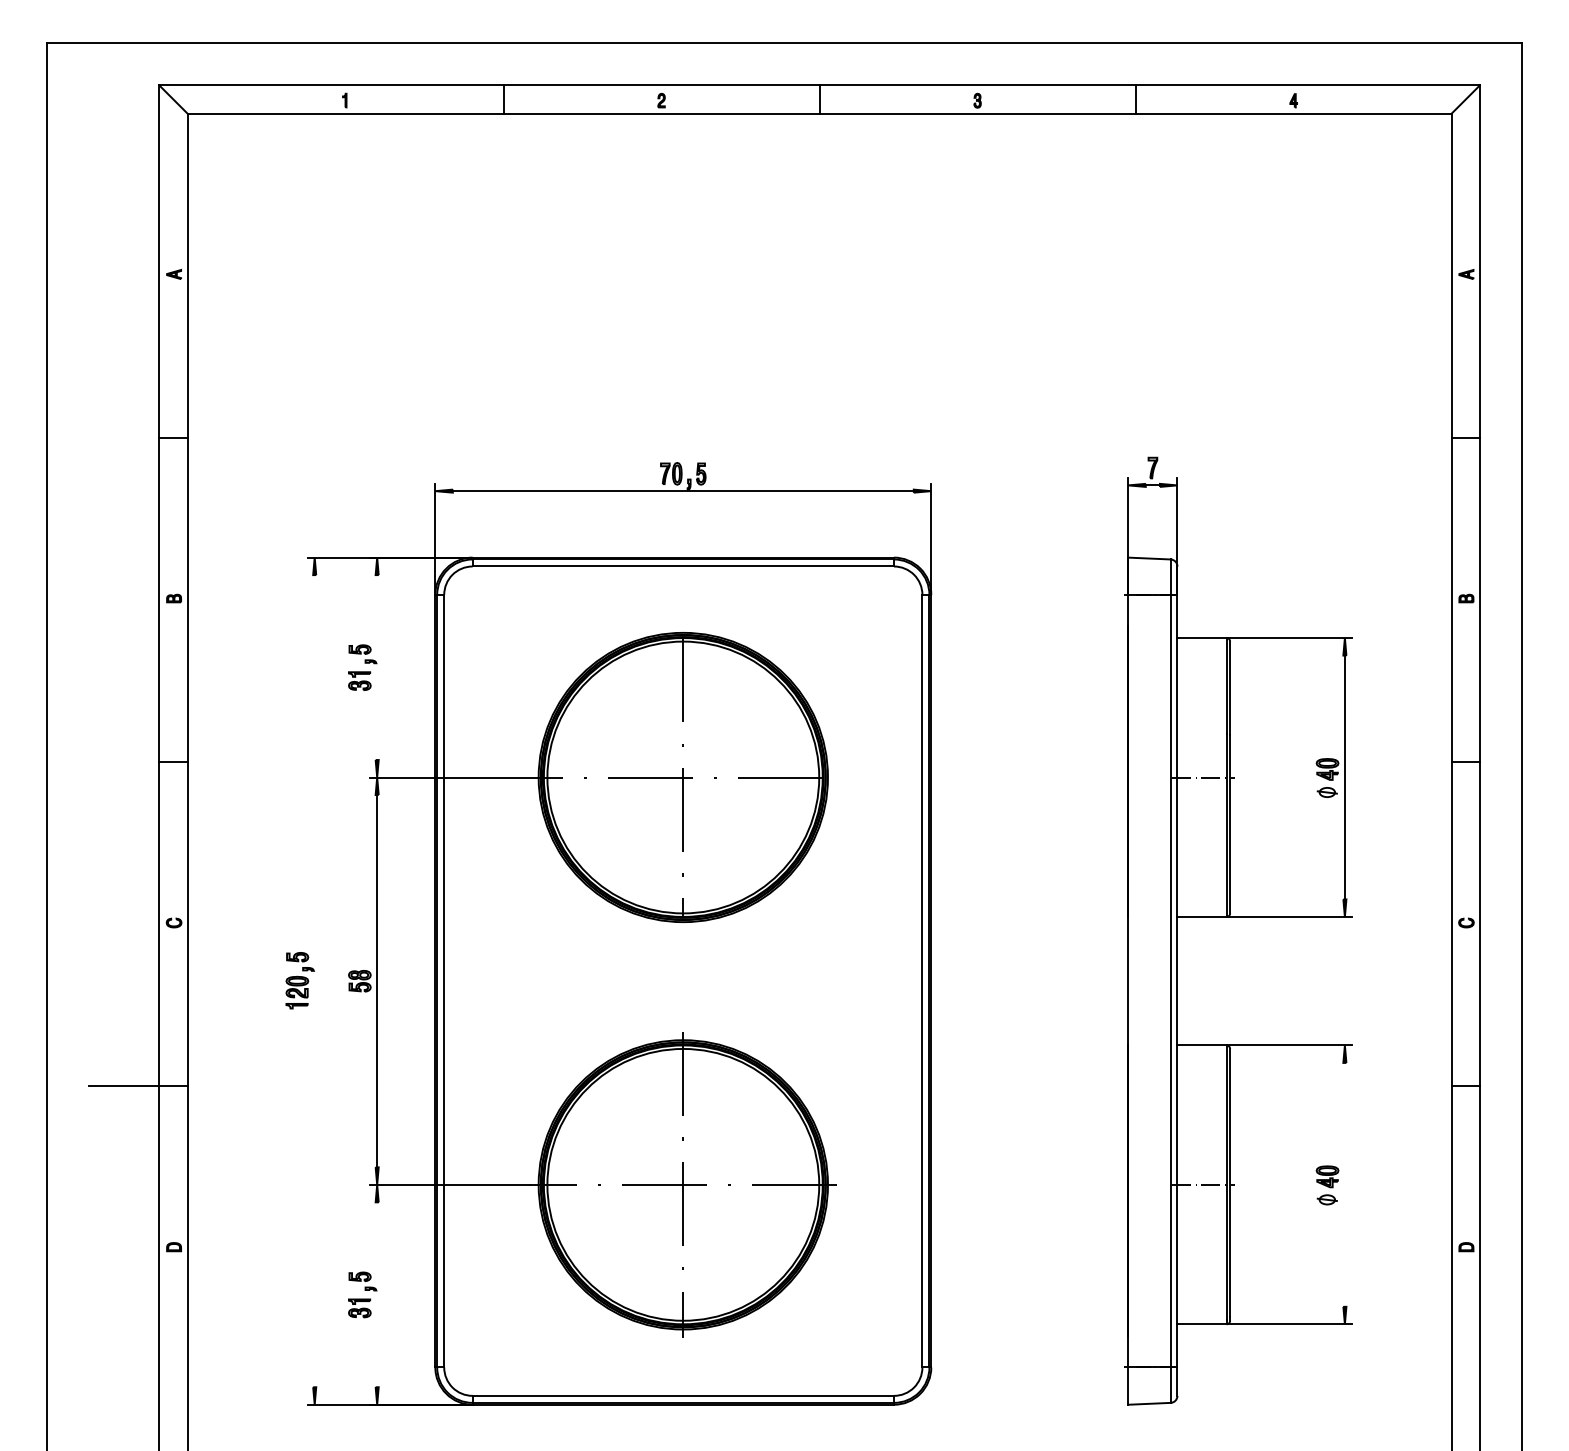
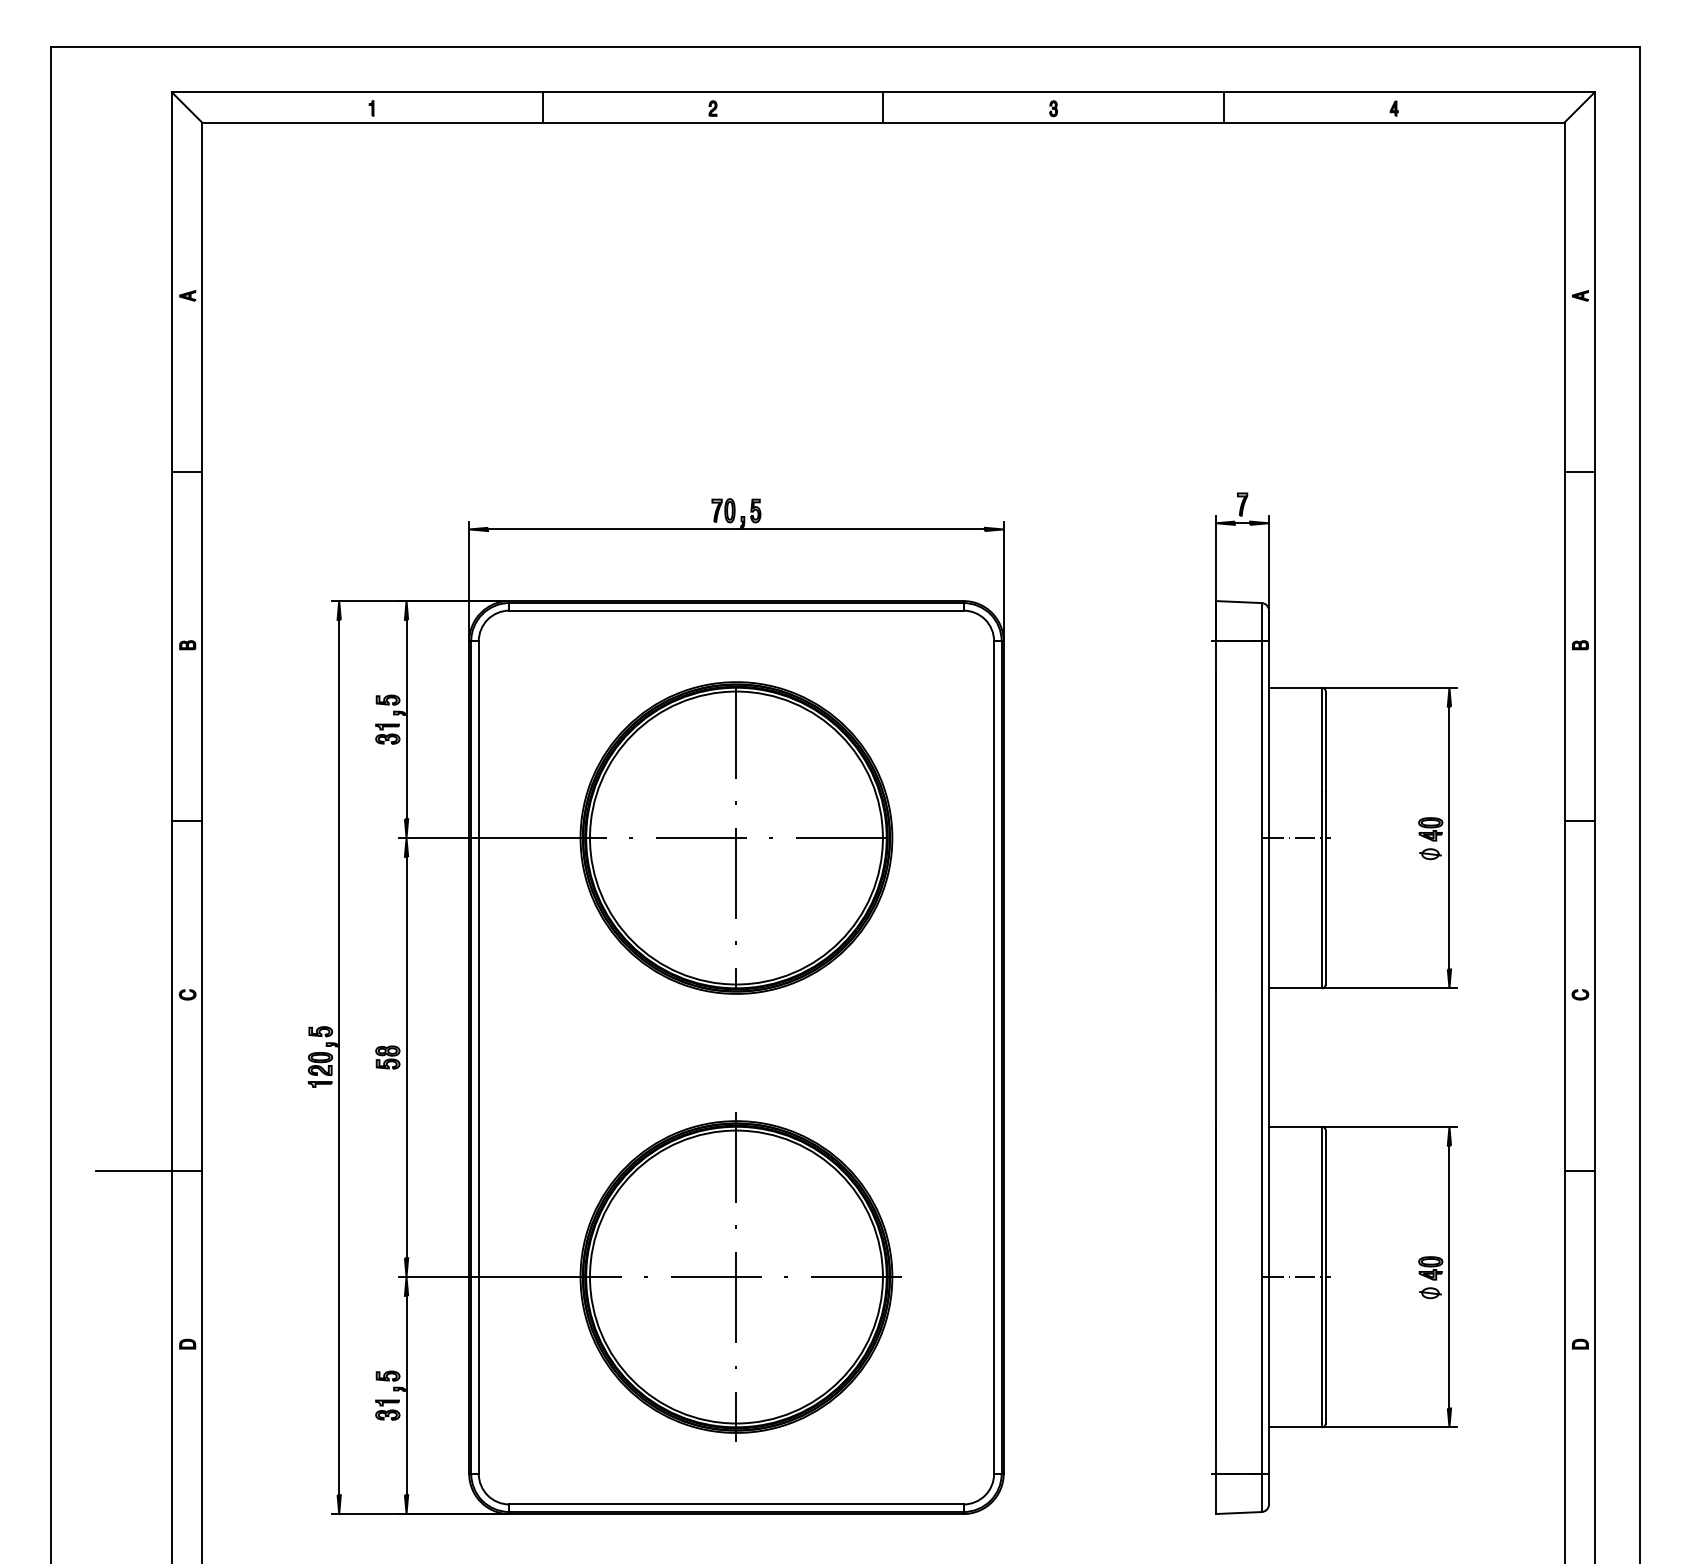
line: (377, 667) -> (406, 719), added
line: (314, 981) -> (339, 1057), added
line: (1344, 1184) -> (1449, 1276), added
line: (377, 1294) -> (406, 1395), added

